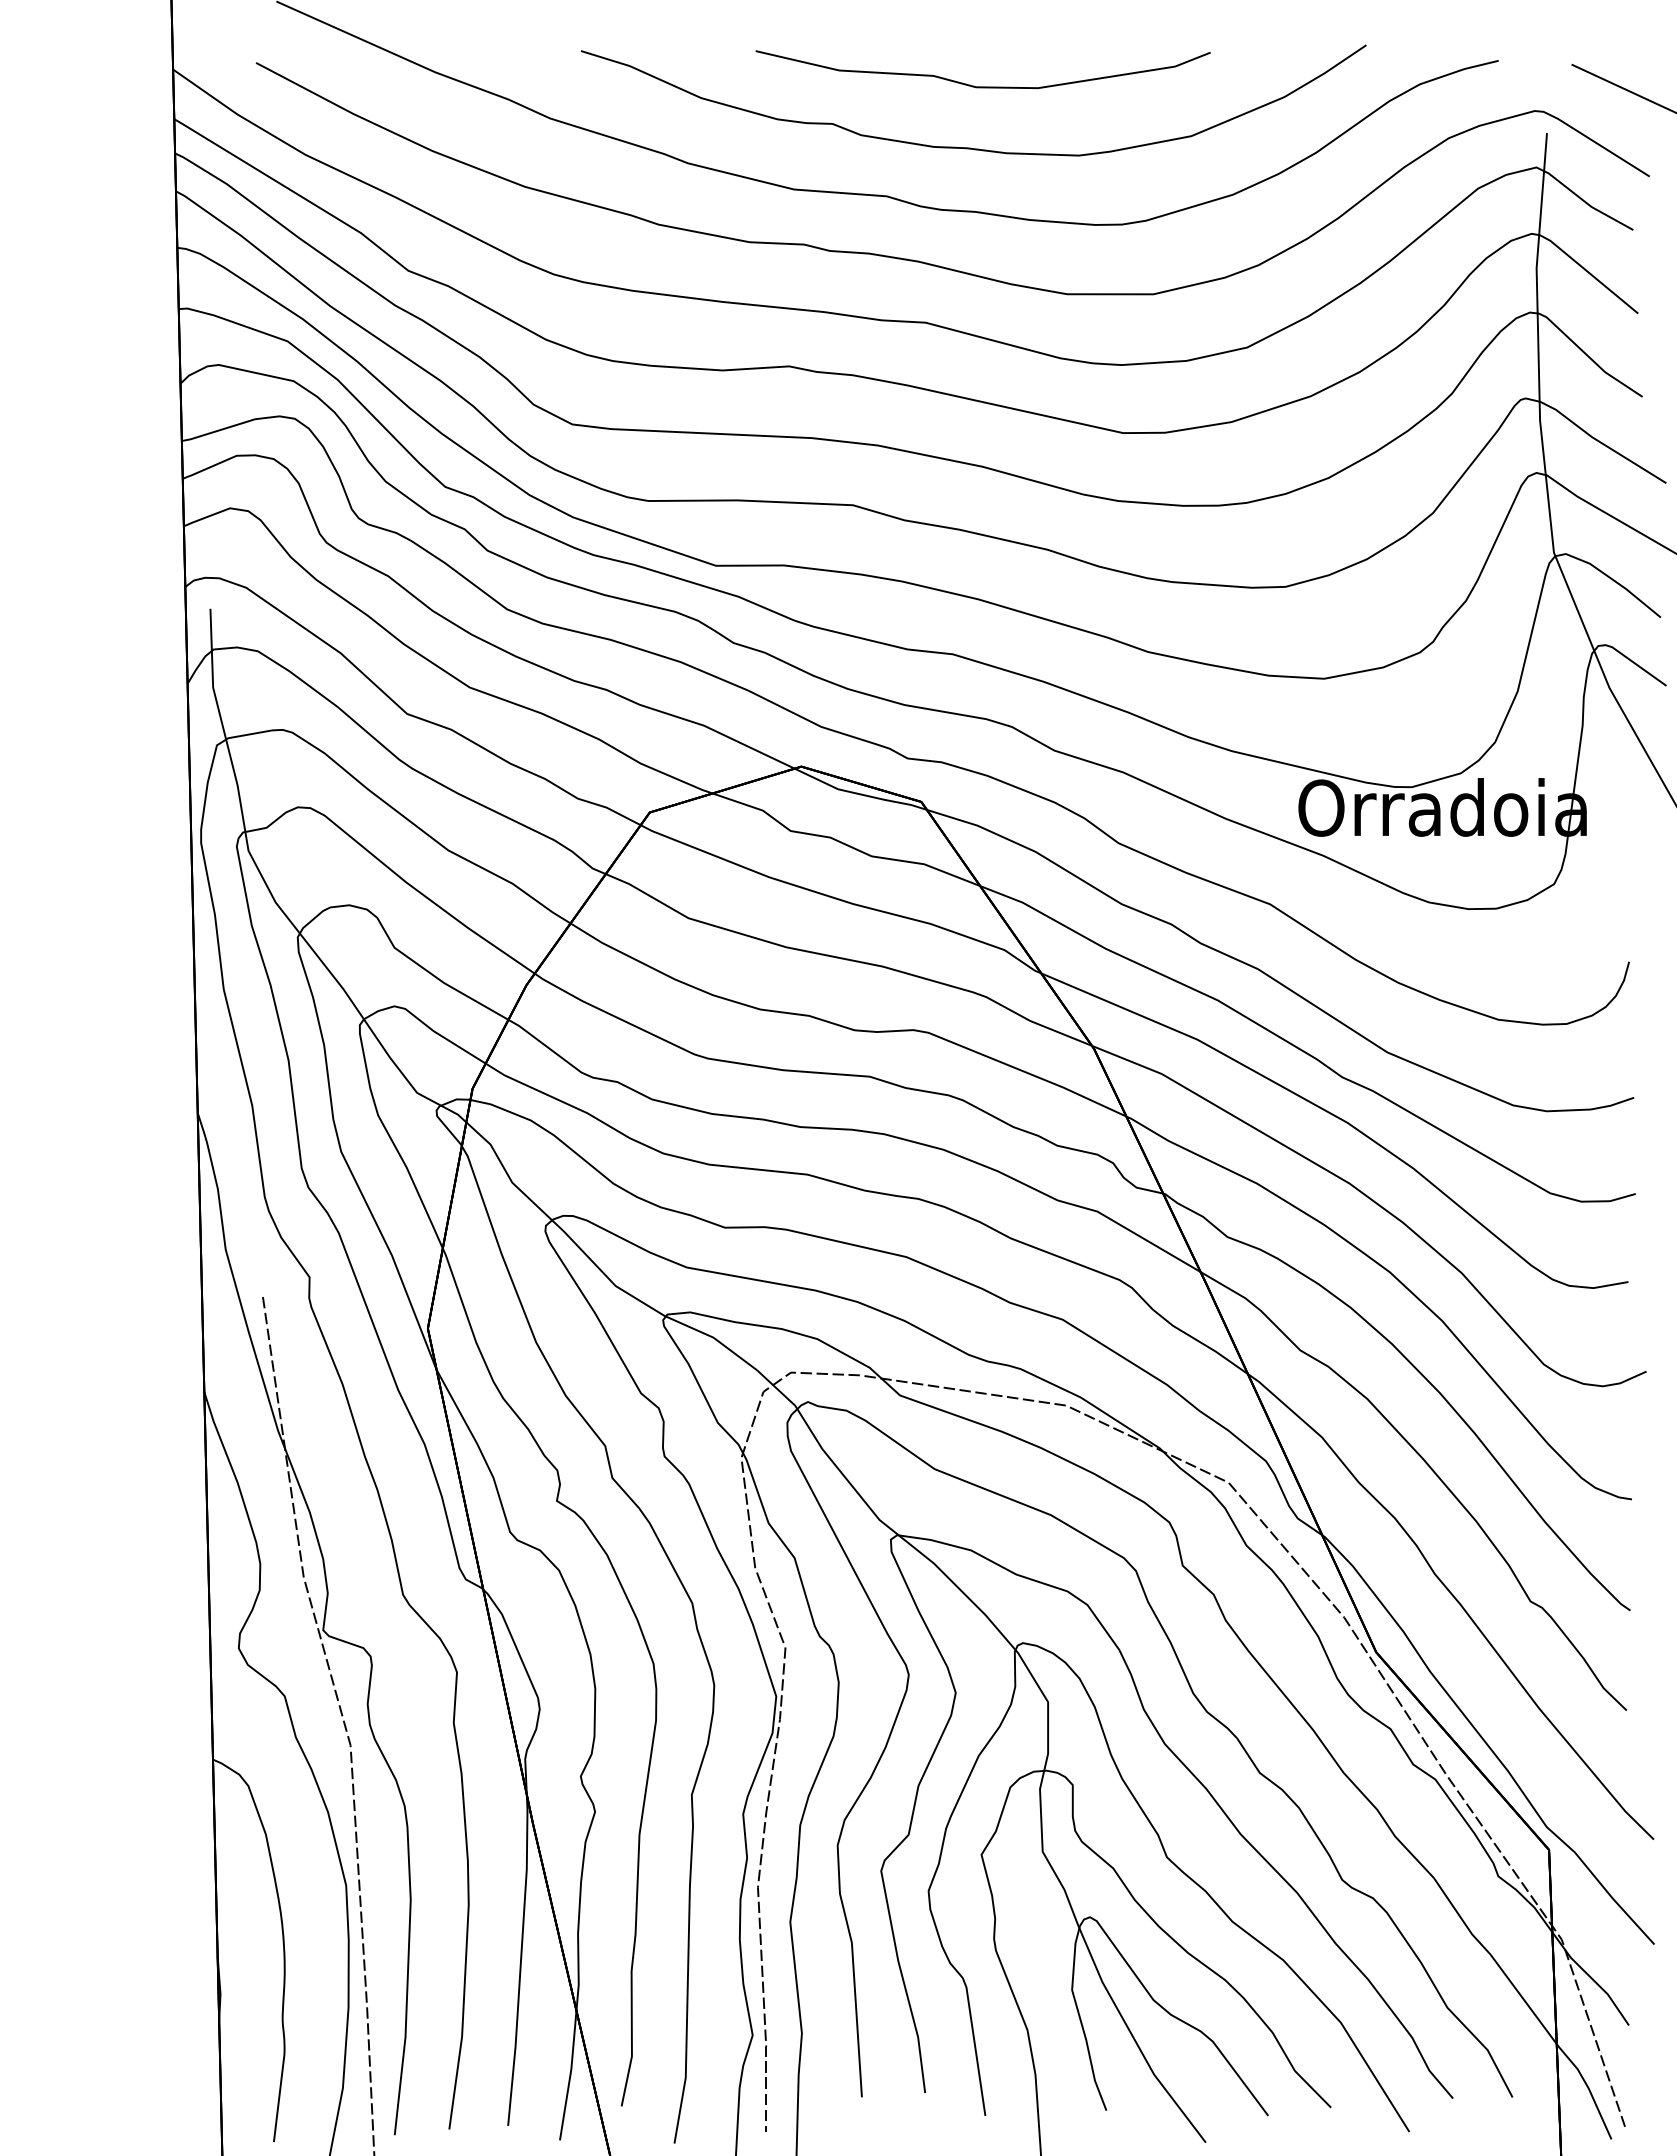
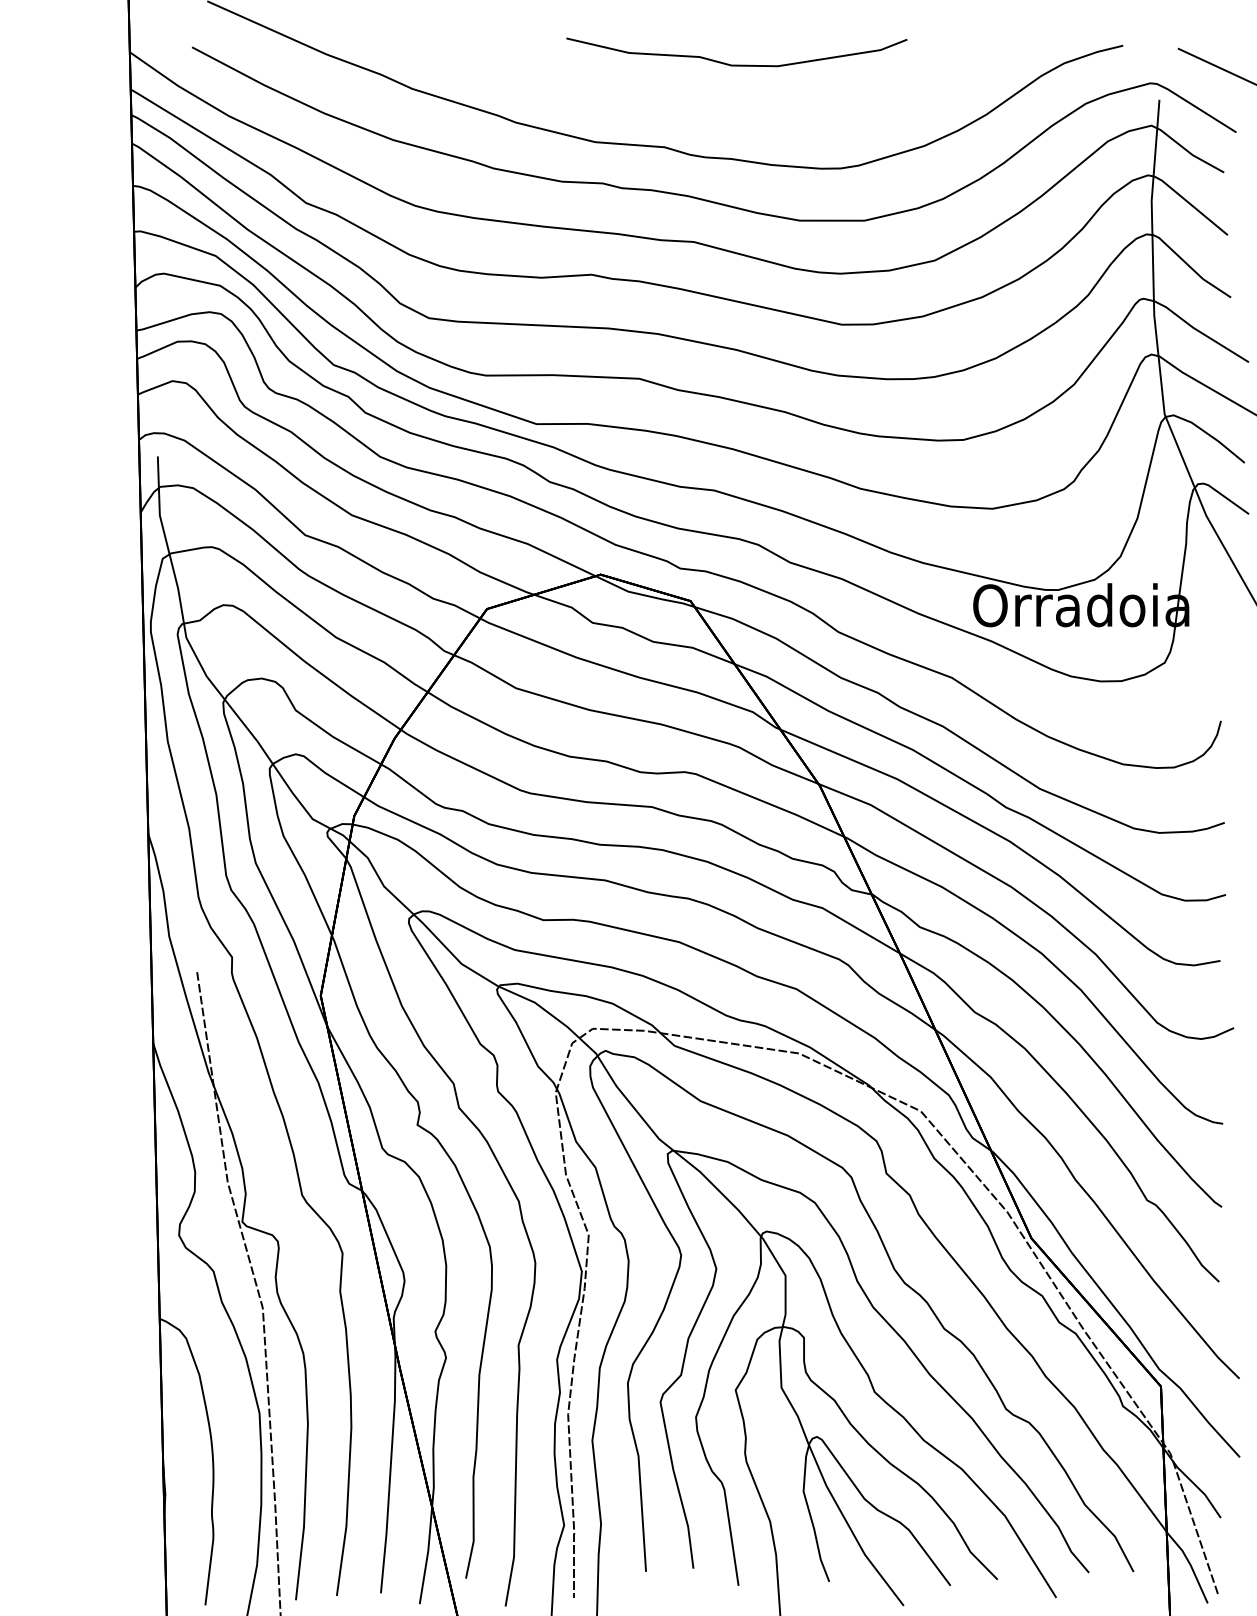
curve: (971, 147) -> (728, 110), removed

